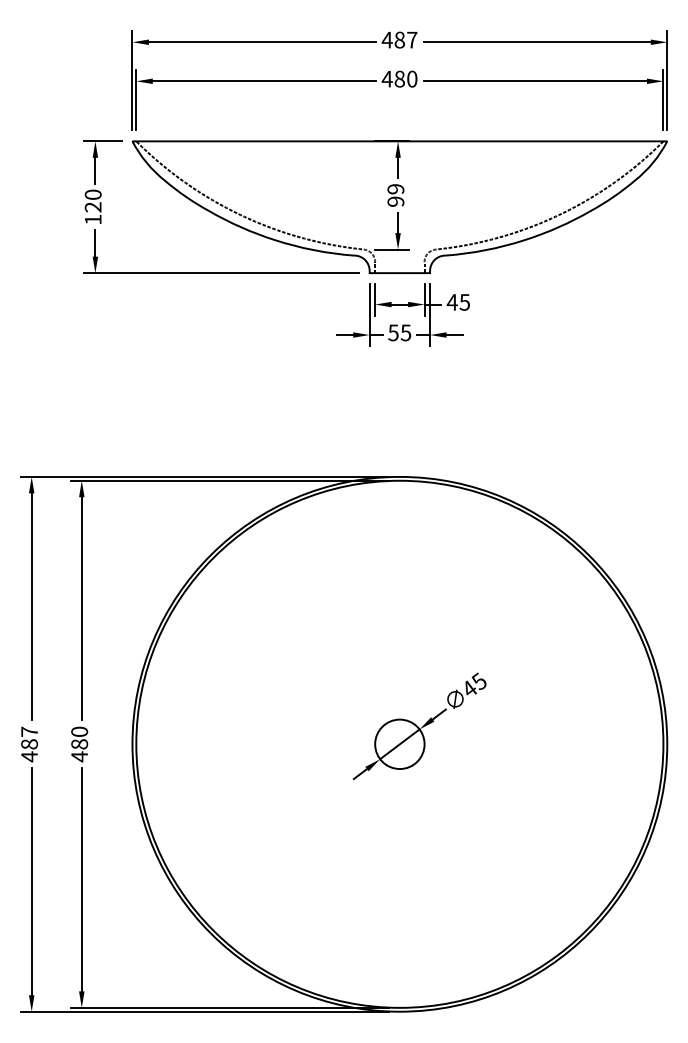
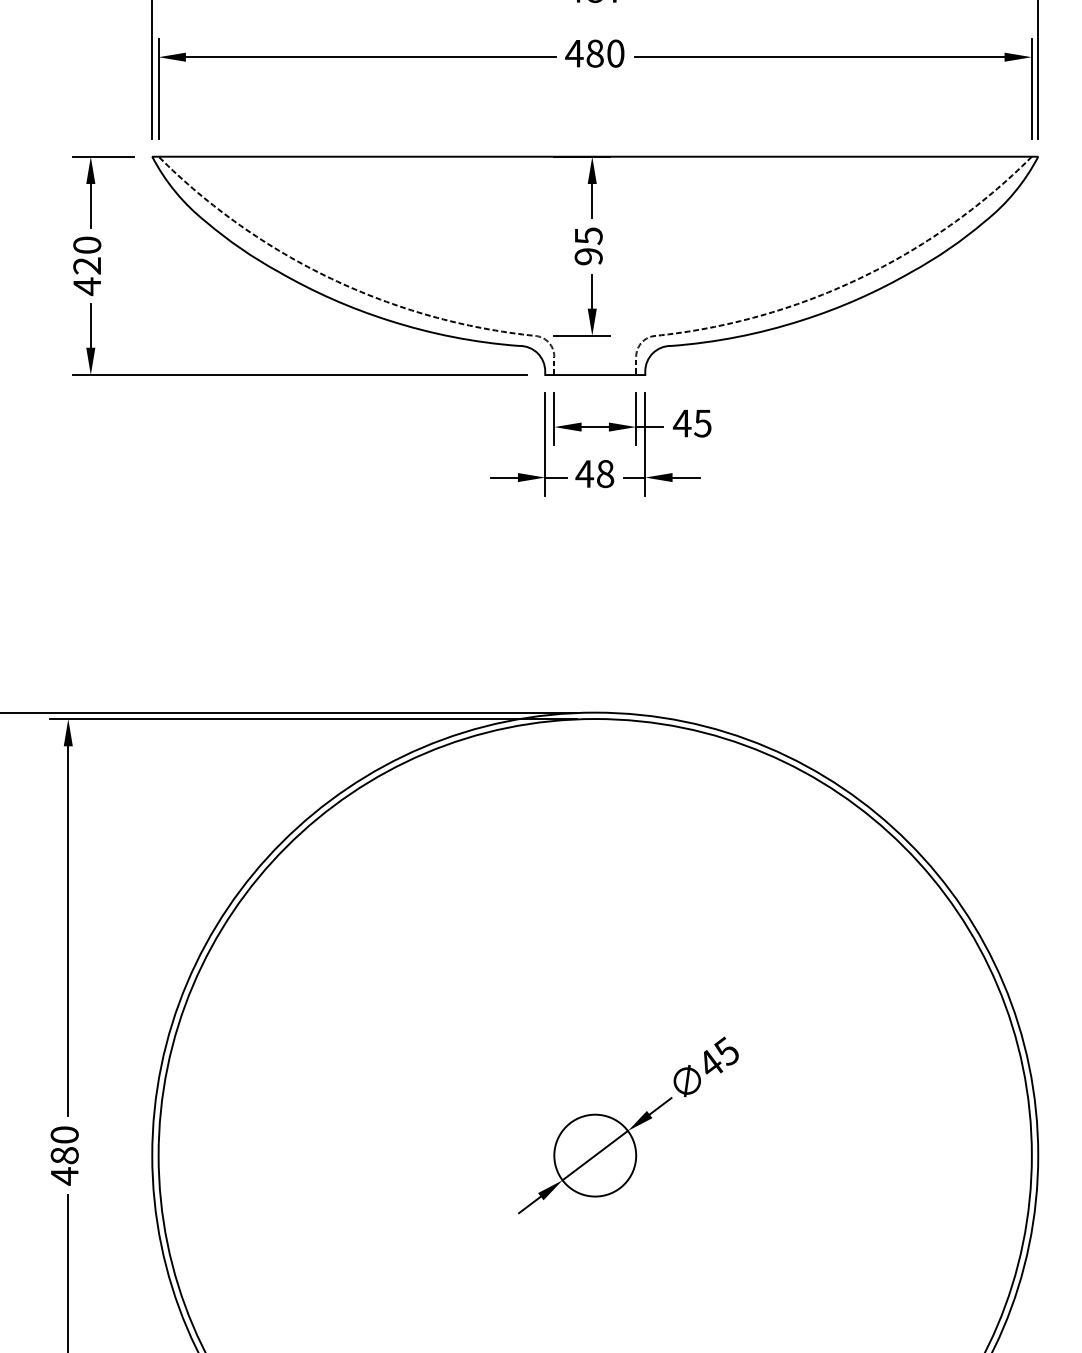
text: (395, 189) -> (588, 236), 99 -> 95
text: (93, 219) -> (87, 286), 120 -> 420
text: (399, 332) -> (594, 473), 55 -> 48

